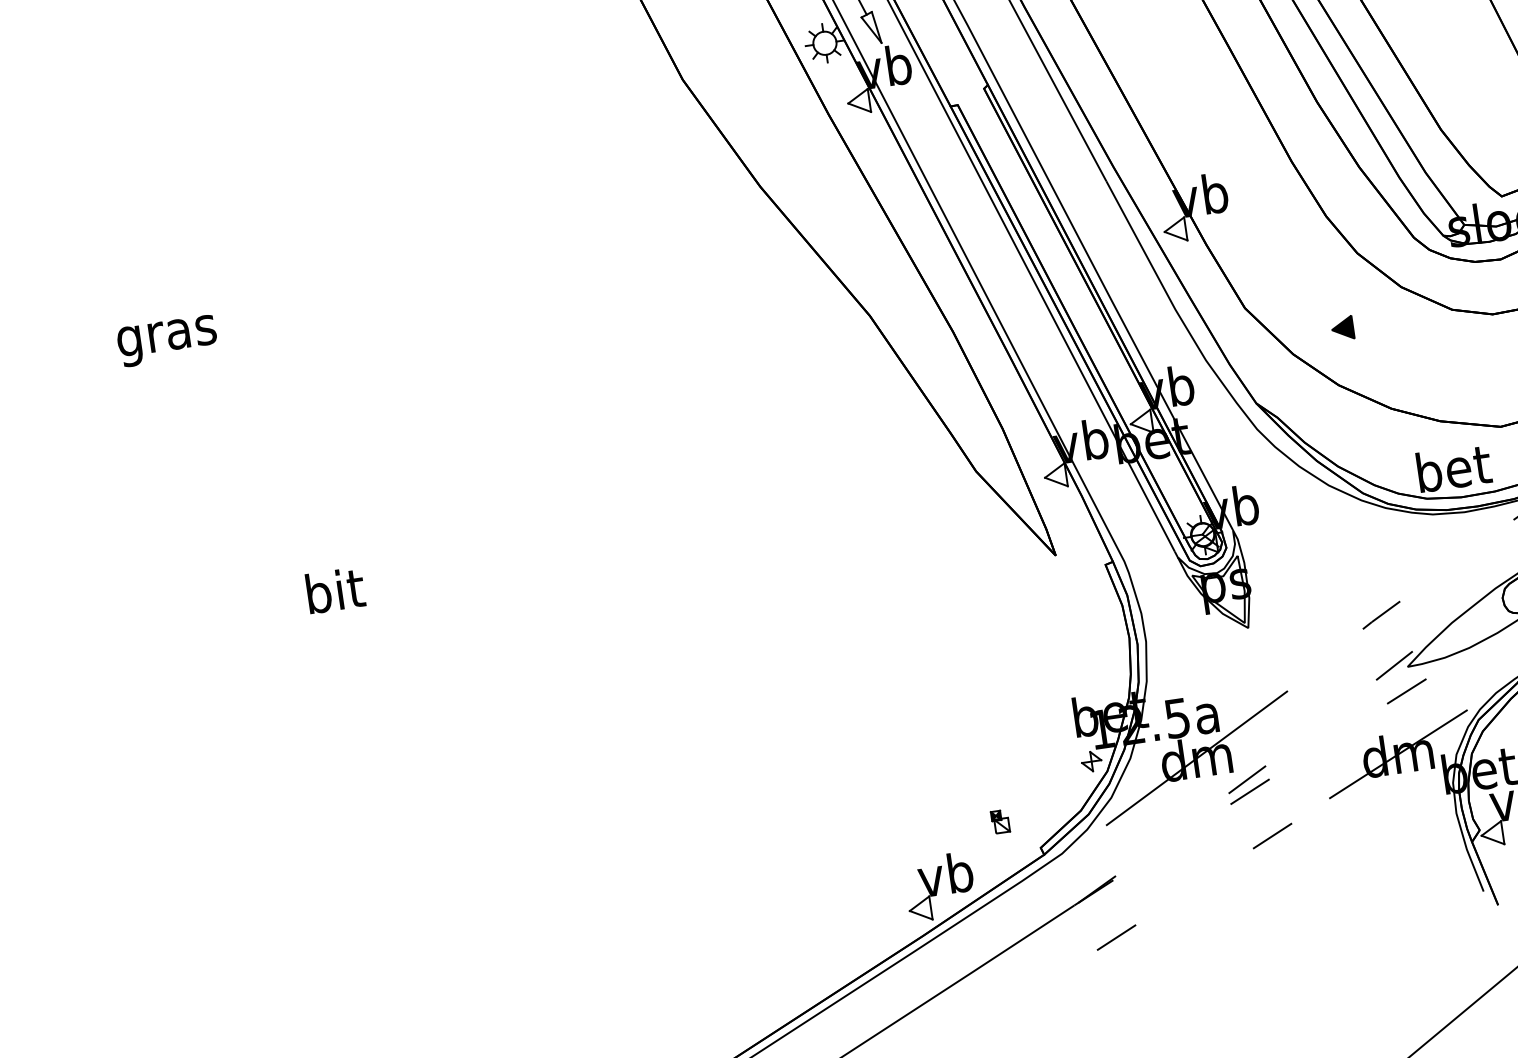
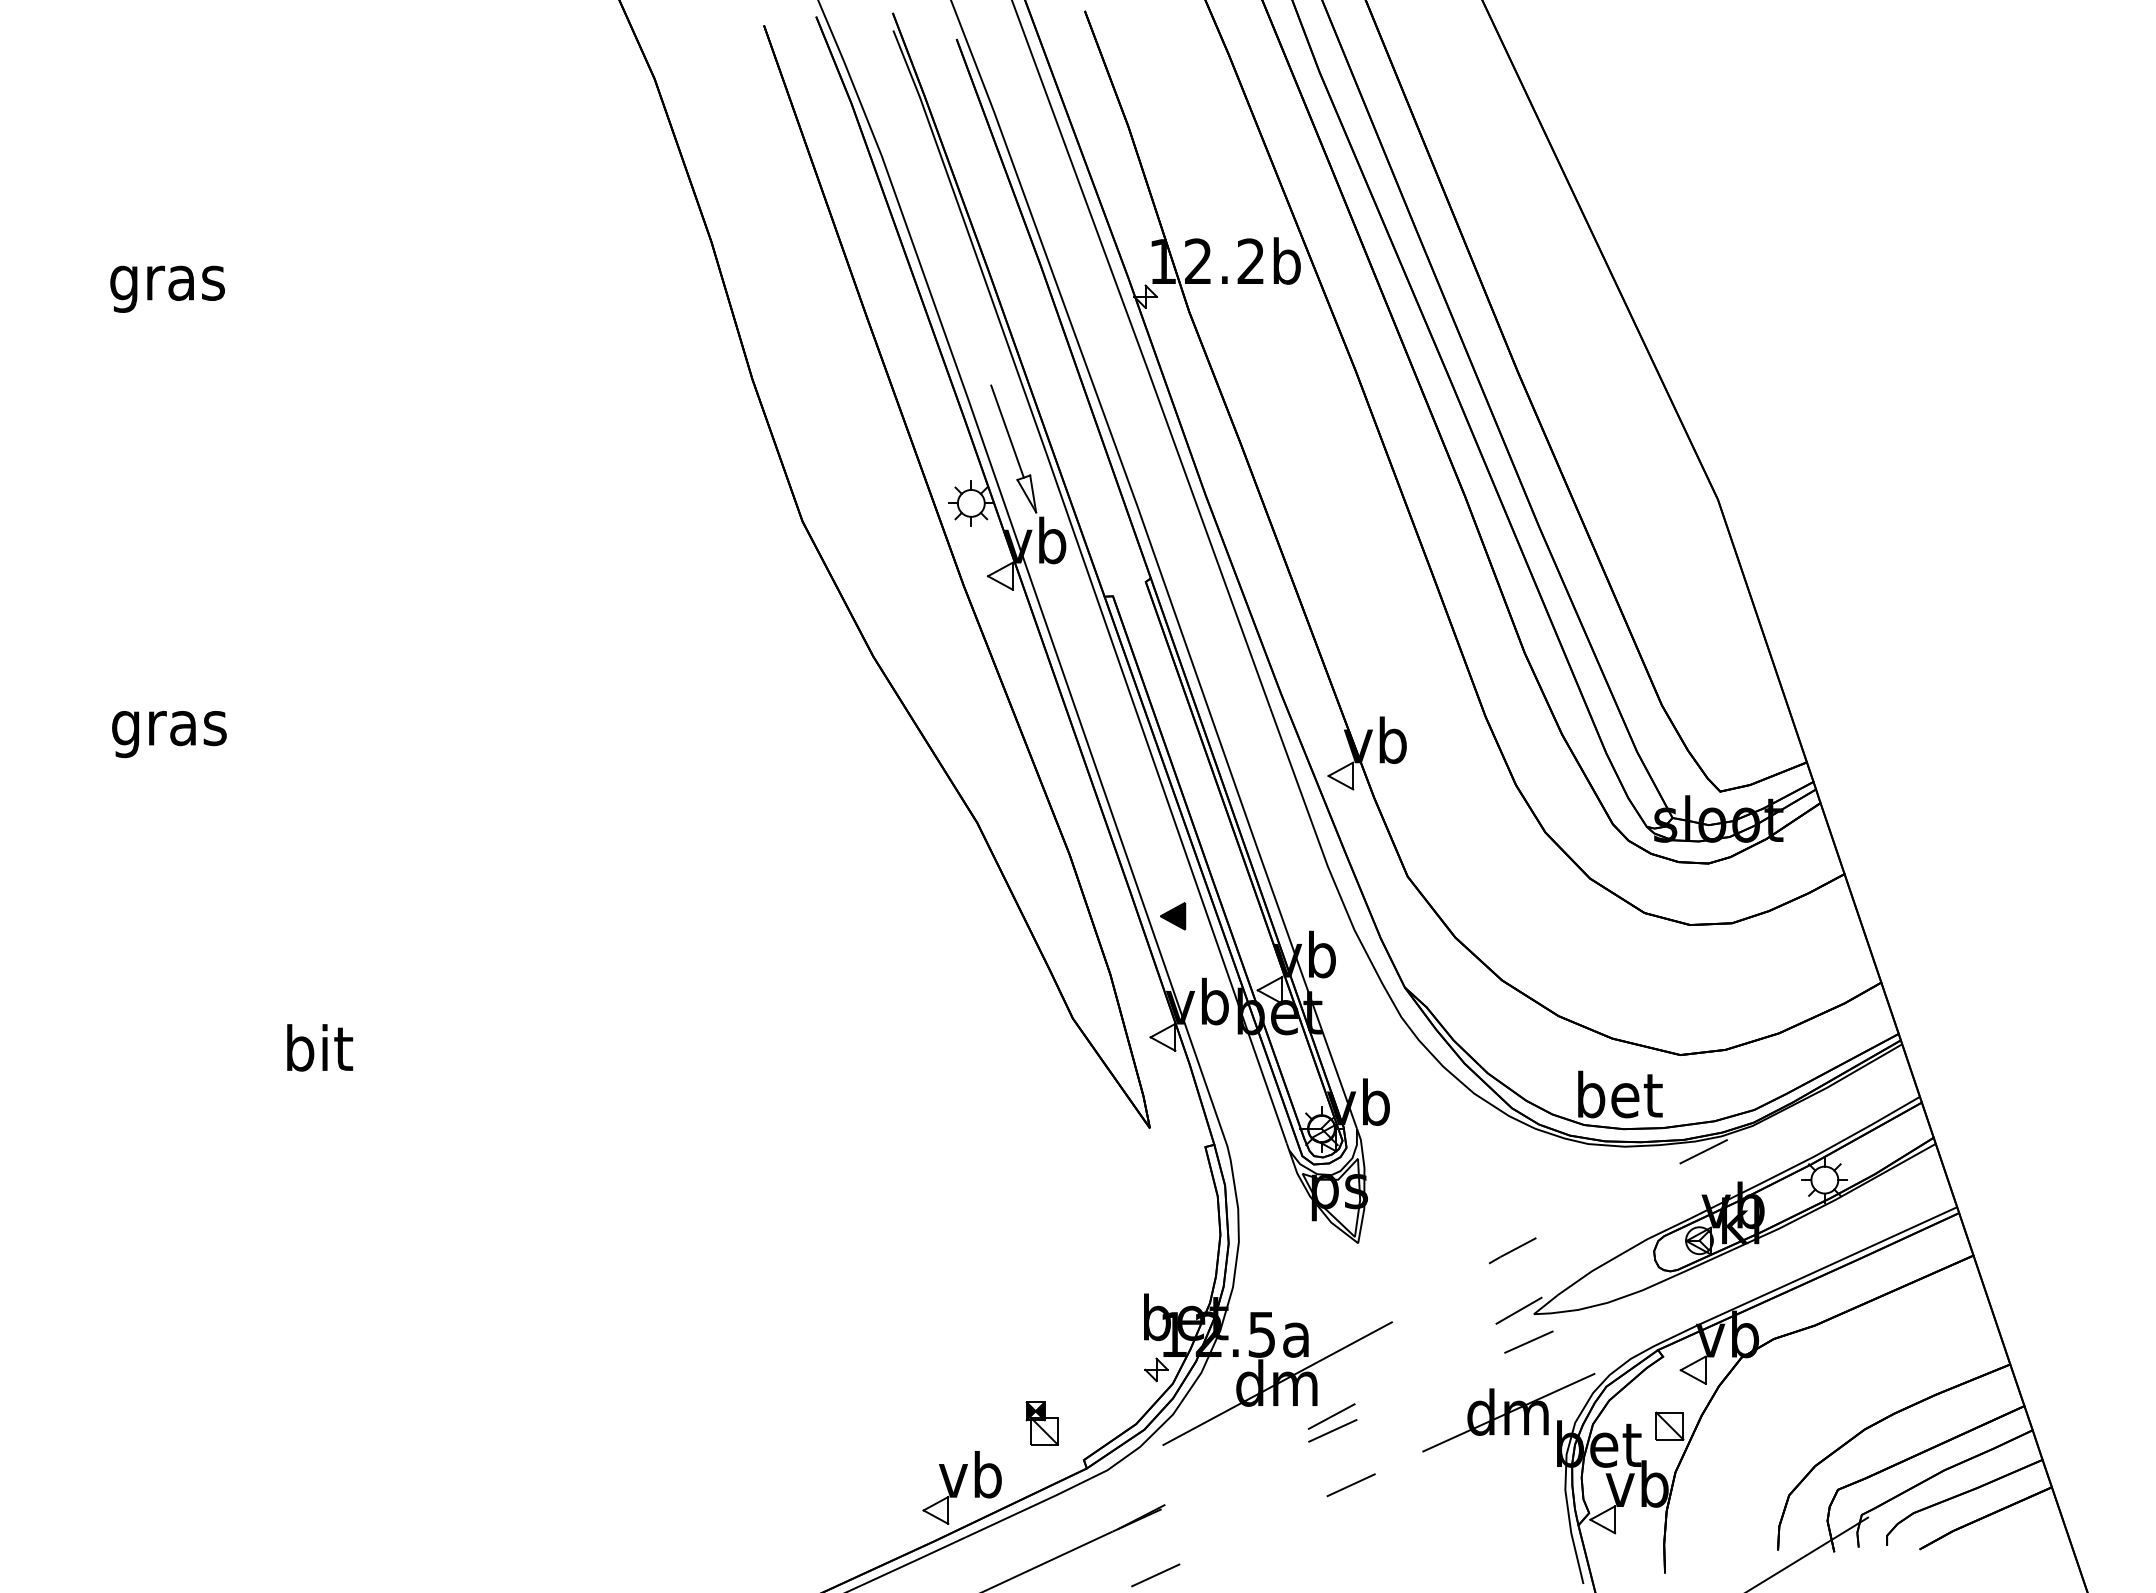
part: (1343, 328) -> (1173, 916), moved
part: (999, 821) -> (1041, 1423), size x1.67

